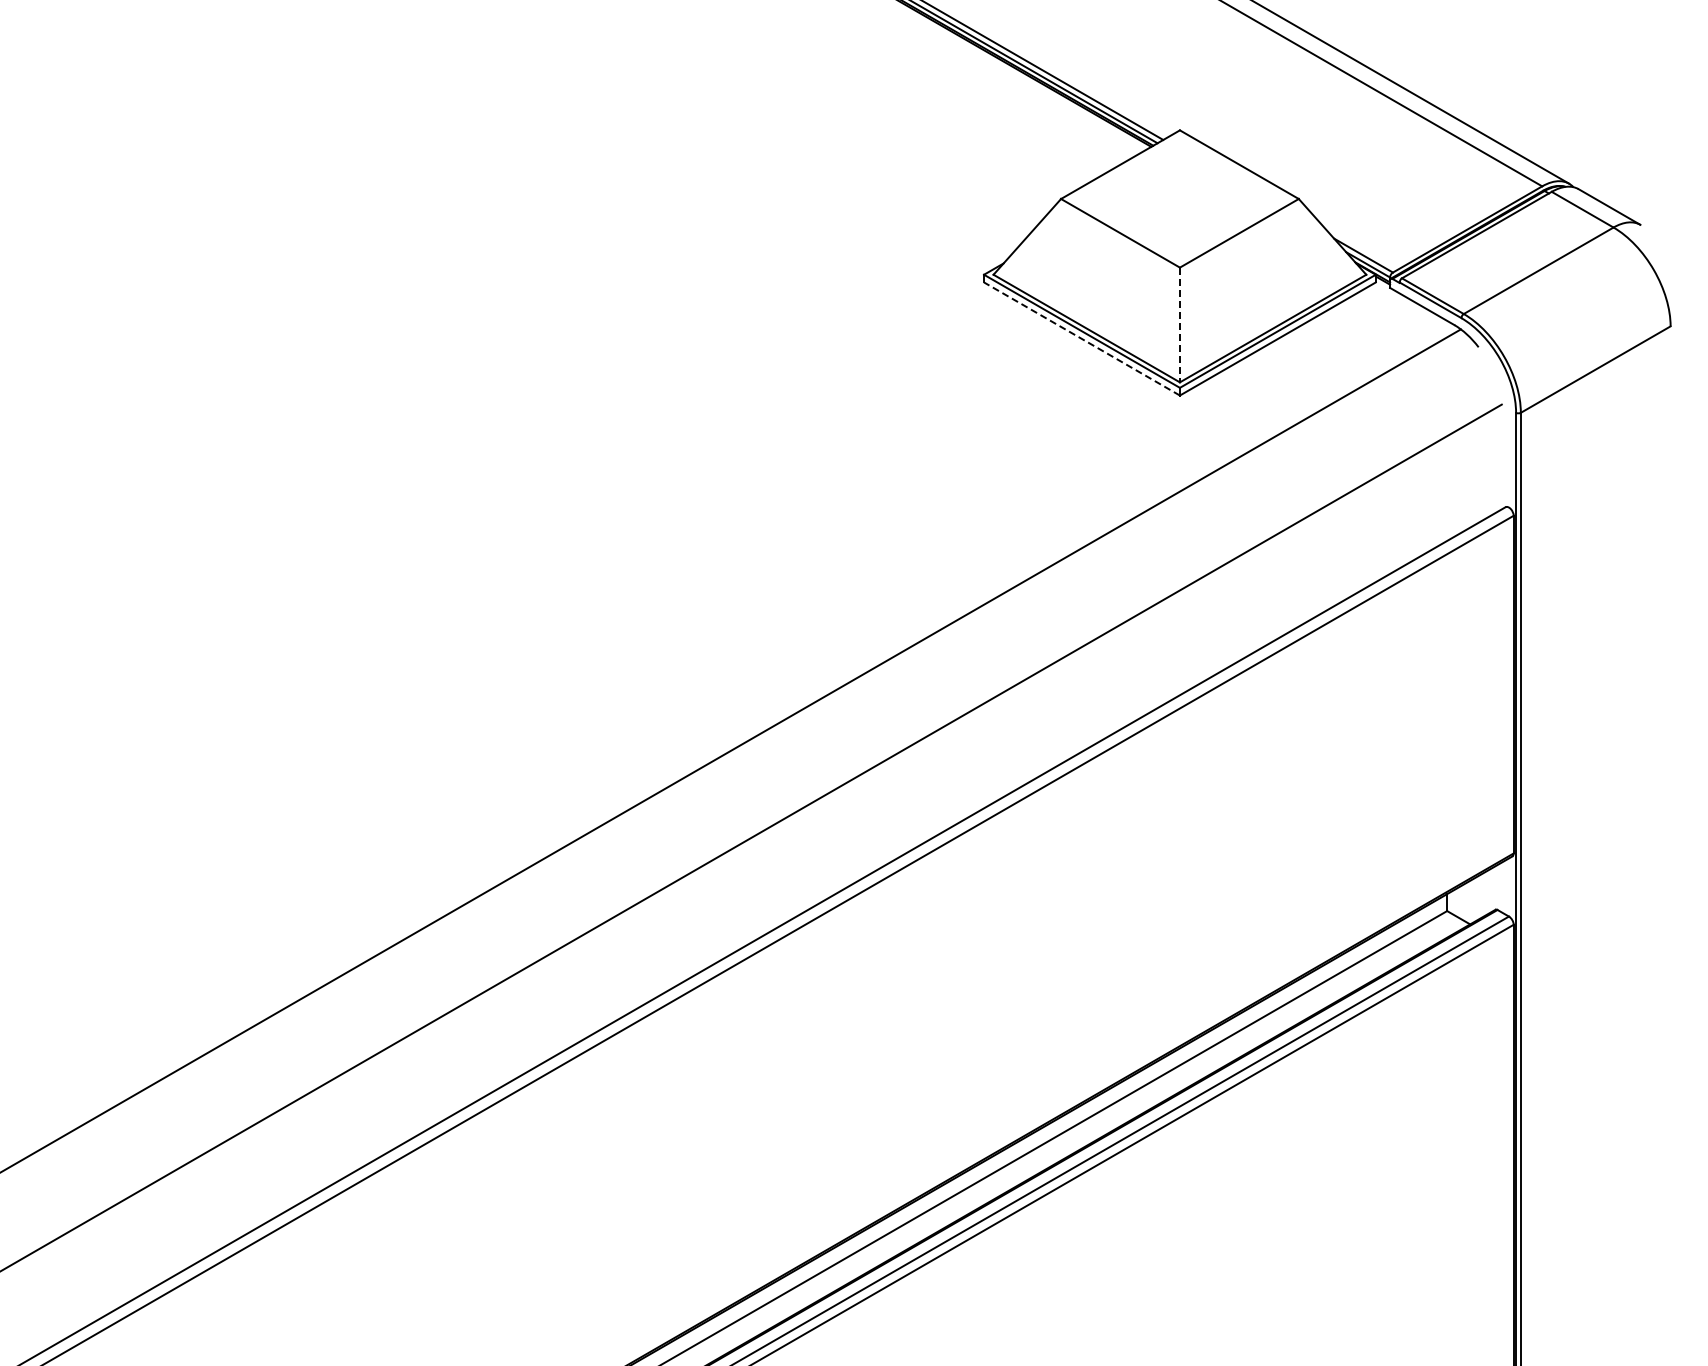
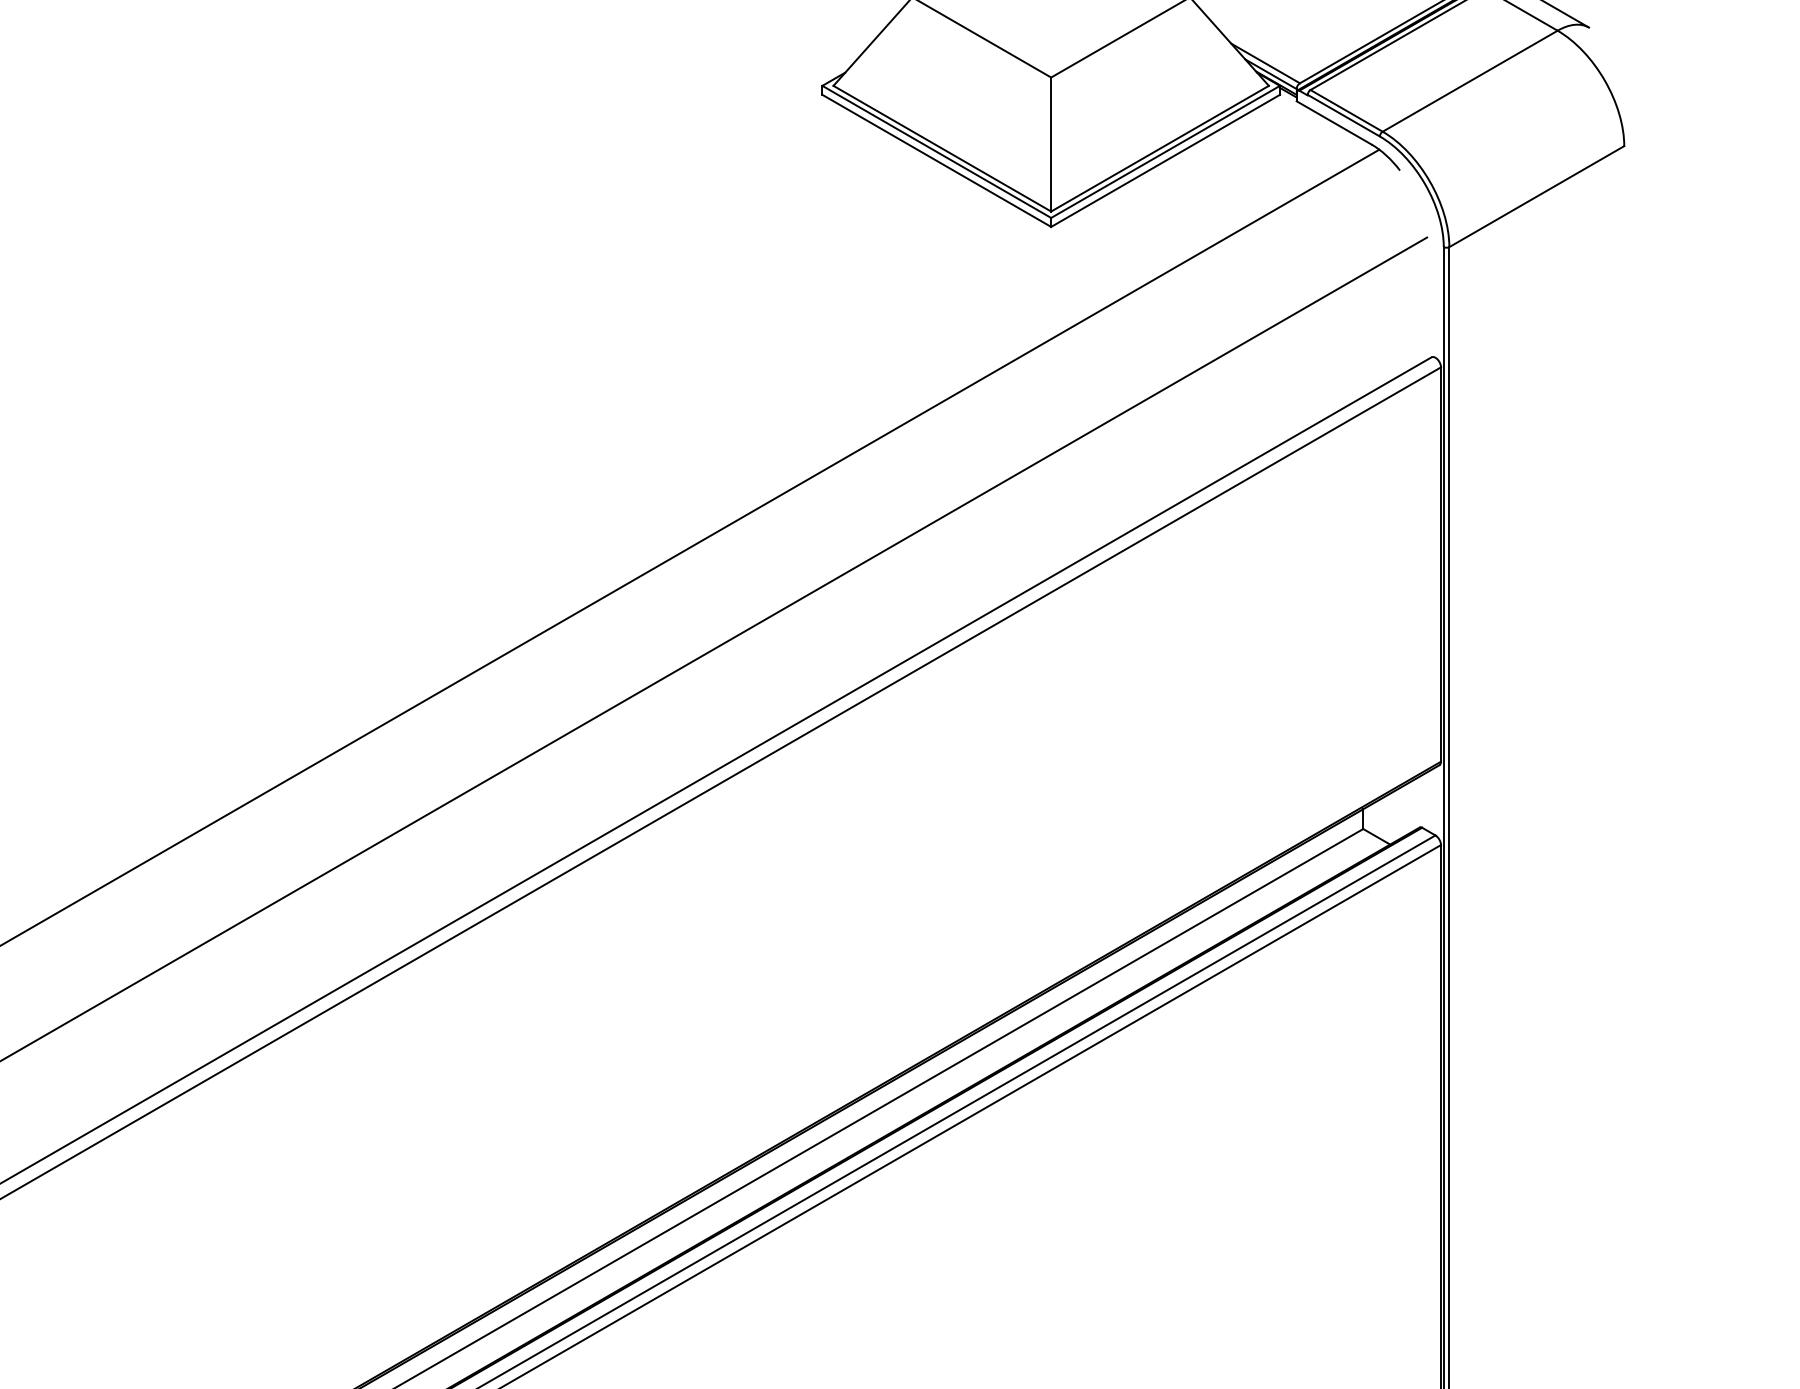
line: (1179, 325) -> (1050, 145), dashed -> solid
line: (1081, 338) -> (936, 160), dashed -> solid

